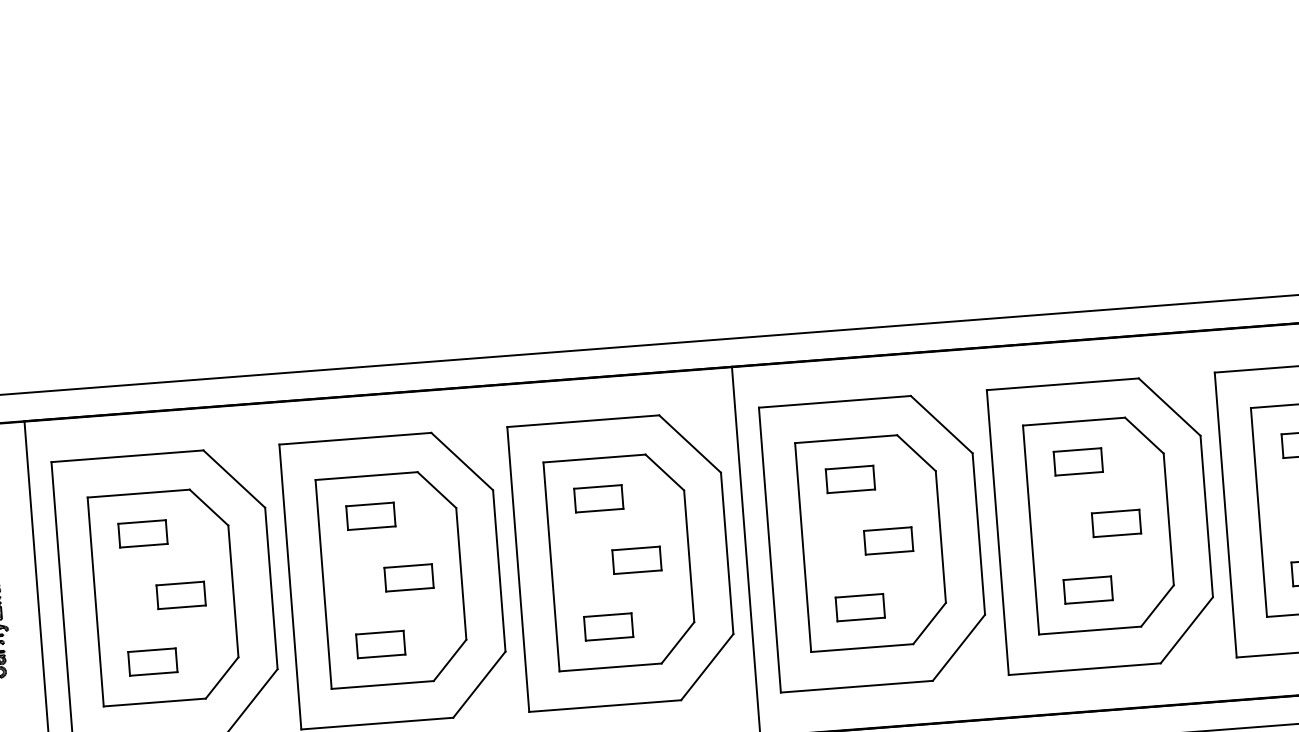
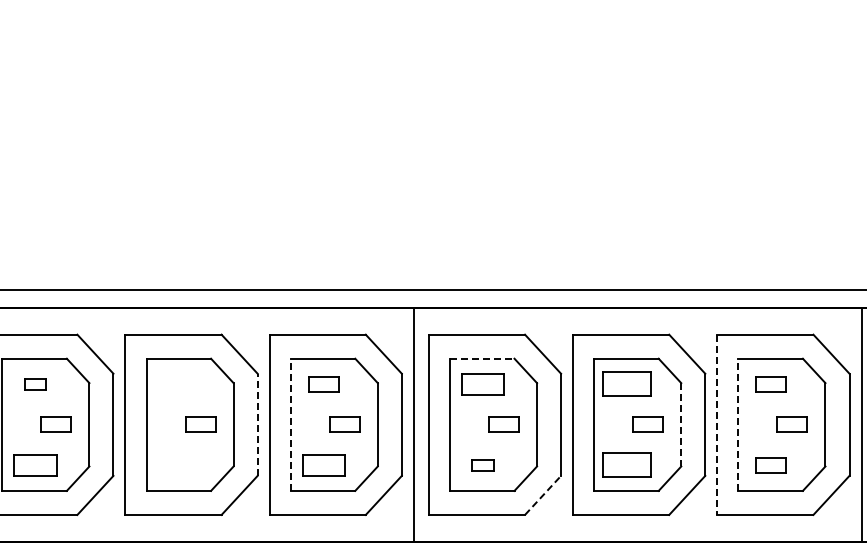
line: (846, 438) -> (482, 358), solid -> dashed
part: (1077, 462) -> (626, 384), size x1.6
part: (849, 479) -> (482, 384), size x1.4
line: (1259, 511) -> (738, 424), solid -> dashed
part: (370, 516) -> (179, 384), removed
line: (1226, 516) -> (717, 425), solid -> dashed
line: (1169, 518) -> (681, 424), solid -> dashed
part: (141, 534) -> (34, 384), size x0.7
line: (551, 566) -> (290, 424), solid -> dashed
line: (499, 570) -> (257, 424), solid -> dashed
part: (1087, 590) -> (626, 465), size x1.6
part: (859, 607) -> (482, 465), size x0.7
part: (608, 627) -> (323, 465), size x1.4
part: (380, 644) -> (179, 465), removed
line: (959, 647) -> (543, 495), solid -> dashed
part: (151, 662) -> (34, 465), size x1.4

